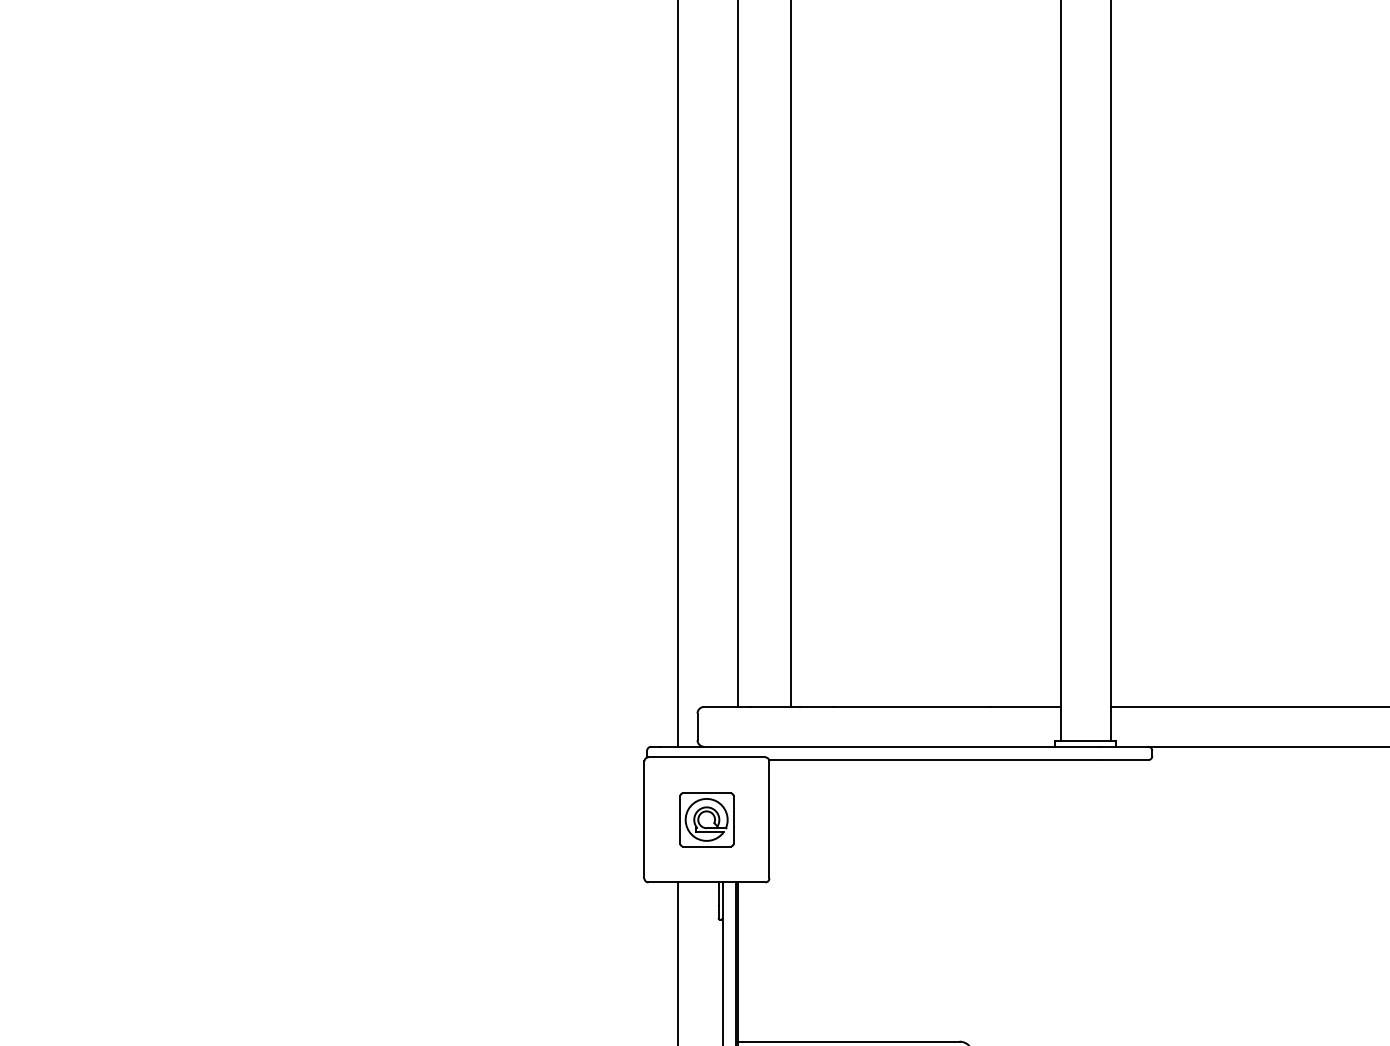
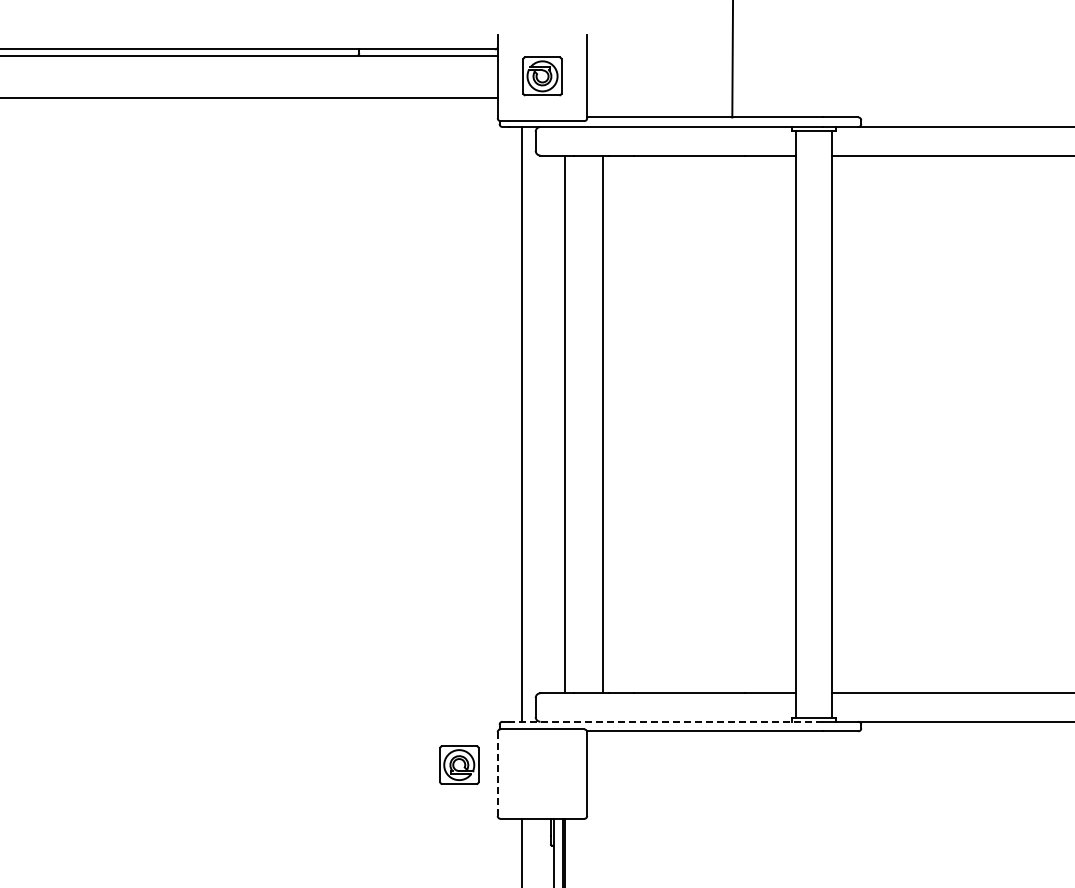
line: (878, 746) -> (665, 721), solid -> dashed
part: (706, 819) -> (459, 764), moved
line: (644, 820) -> (497, 774), solid -> dashed

